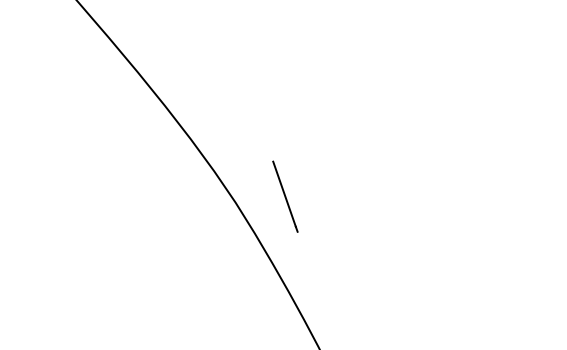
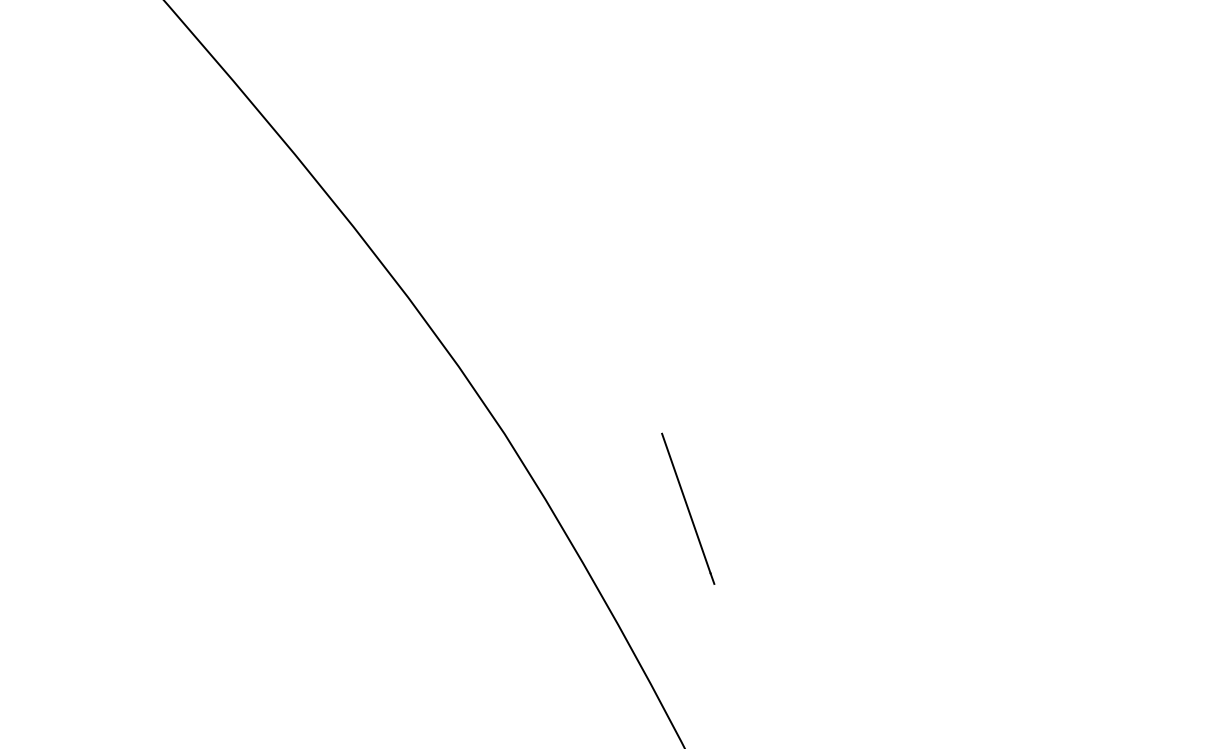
line: (285, 196) -> (688, 508), moved

